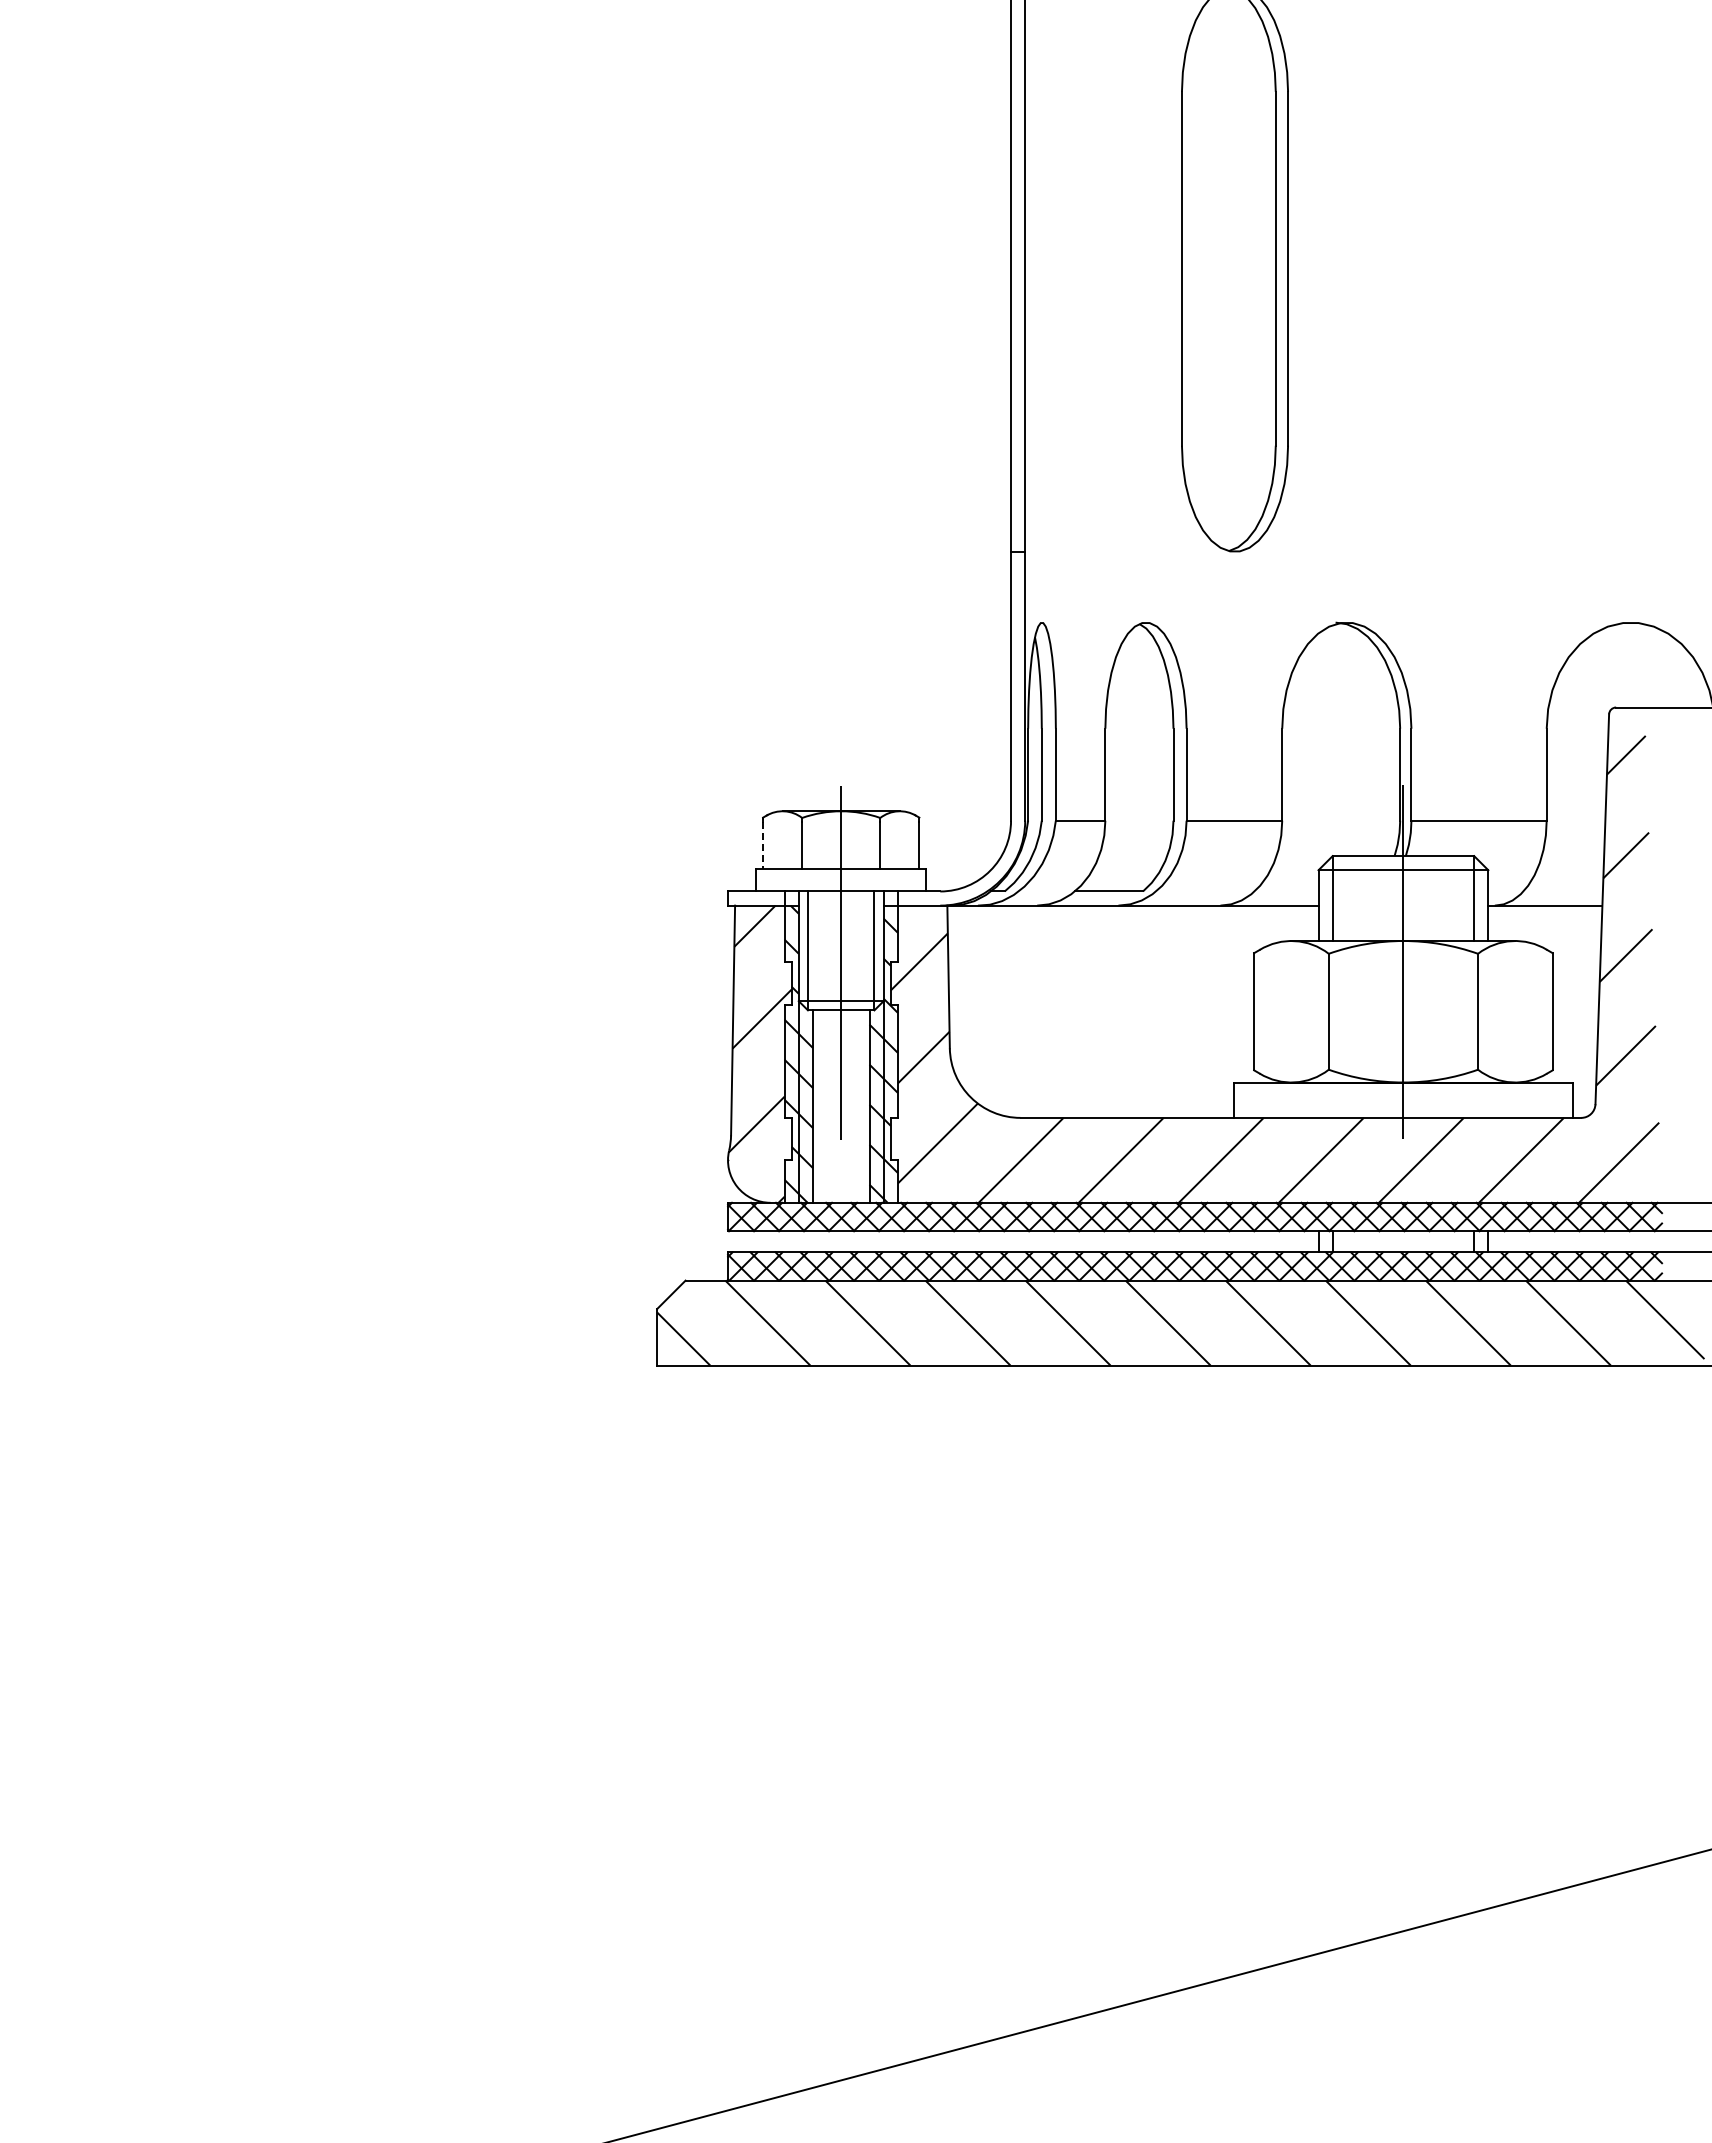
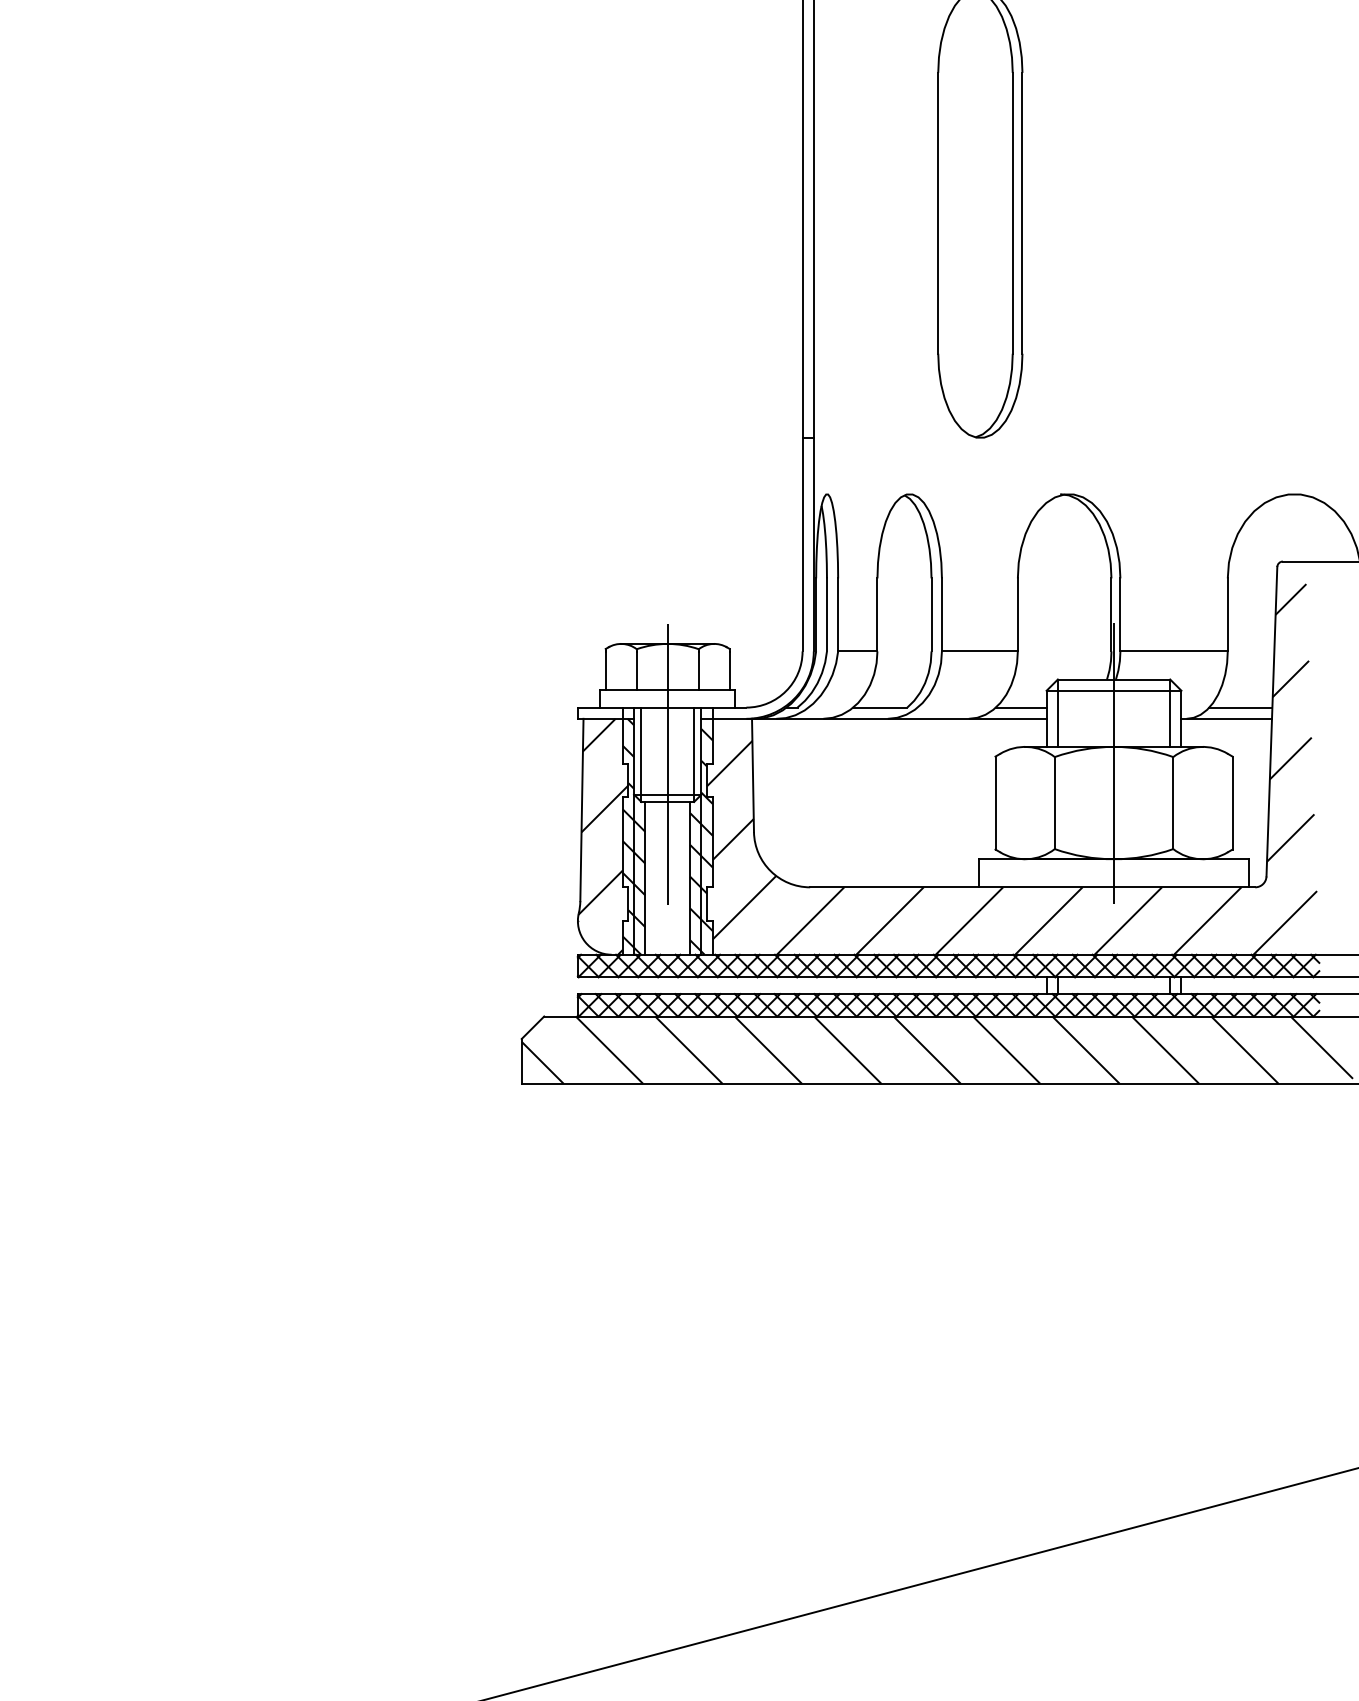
line: (763, 845) -> (606, 671), dashed -> solid
line: (1286, 891) -> (1021, 707), added
line: (1562, 891) -> (1240, 707), added

